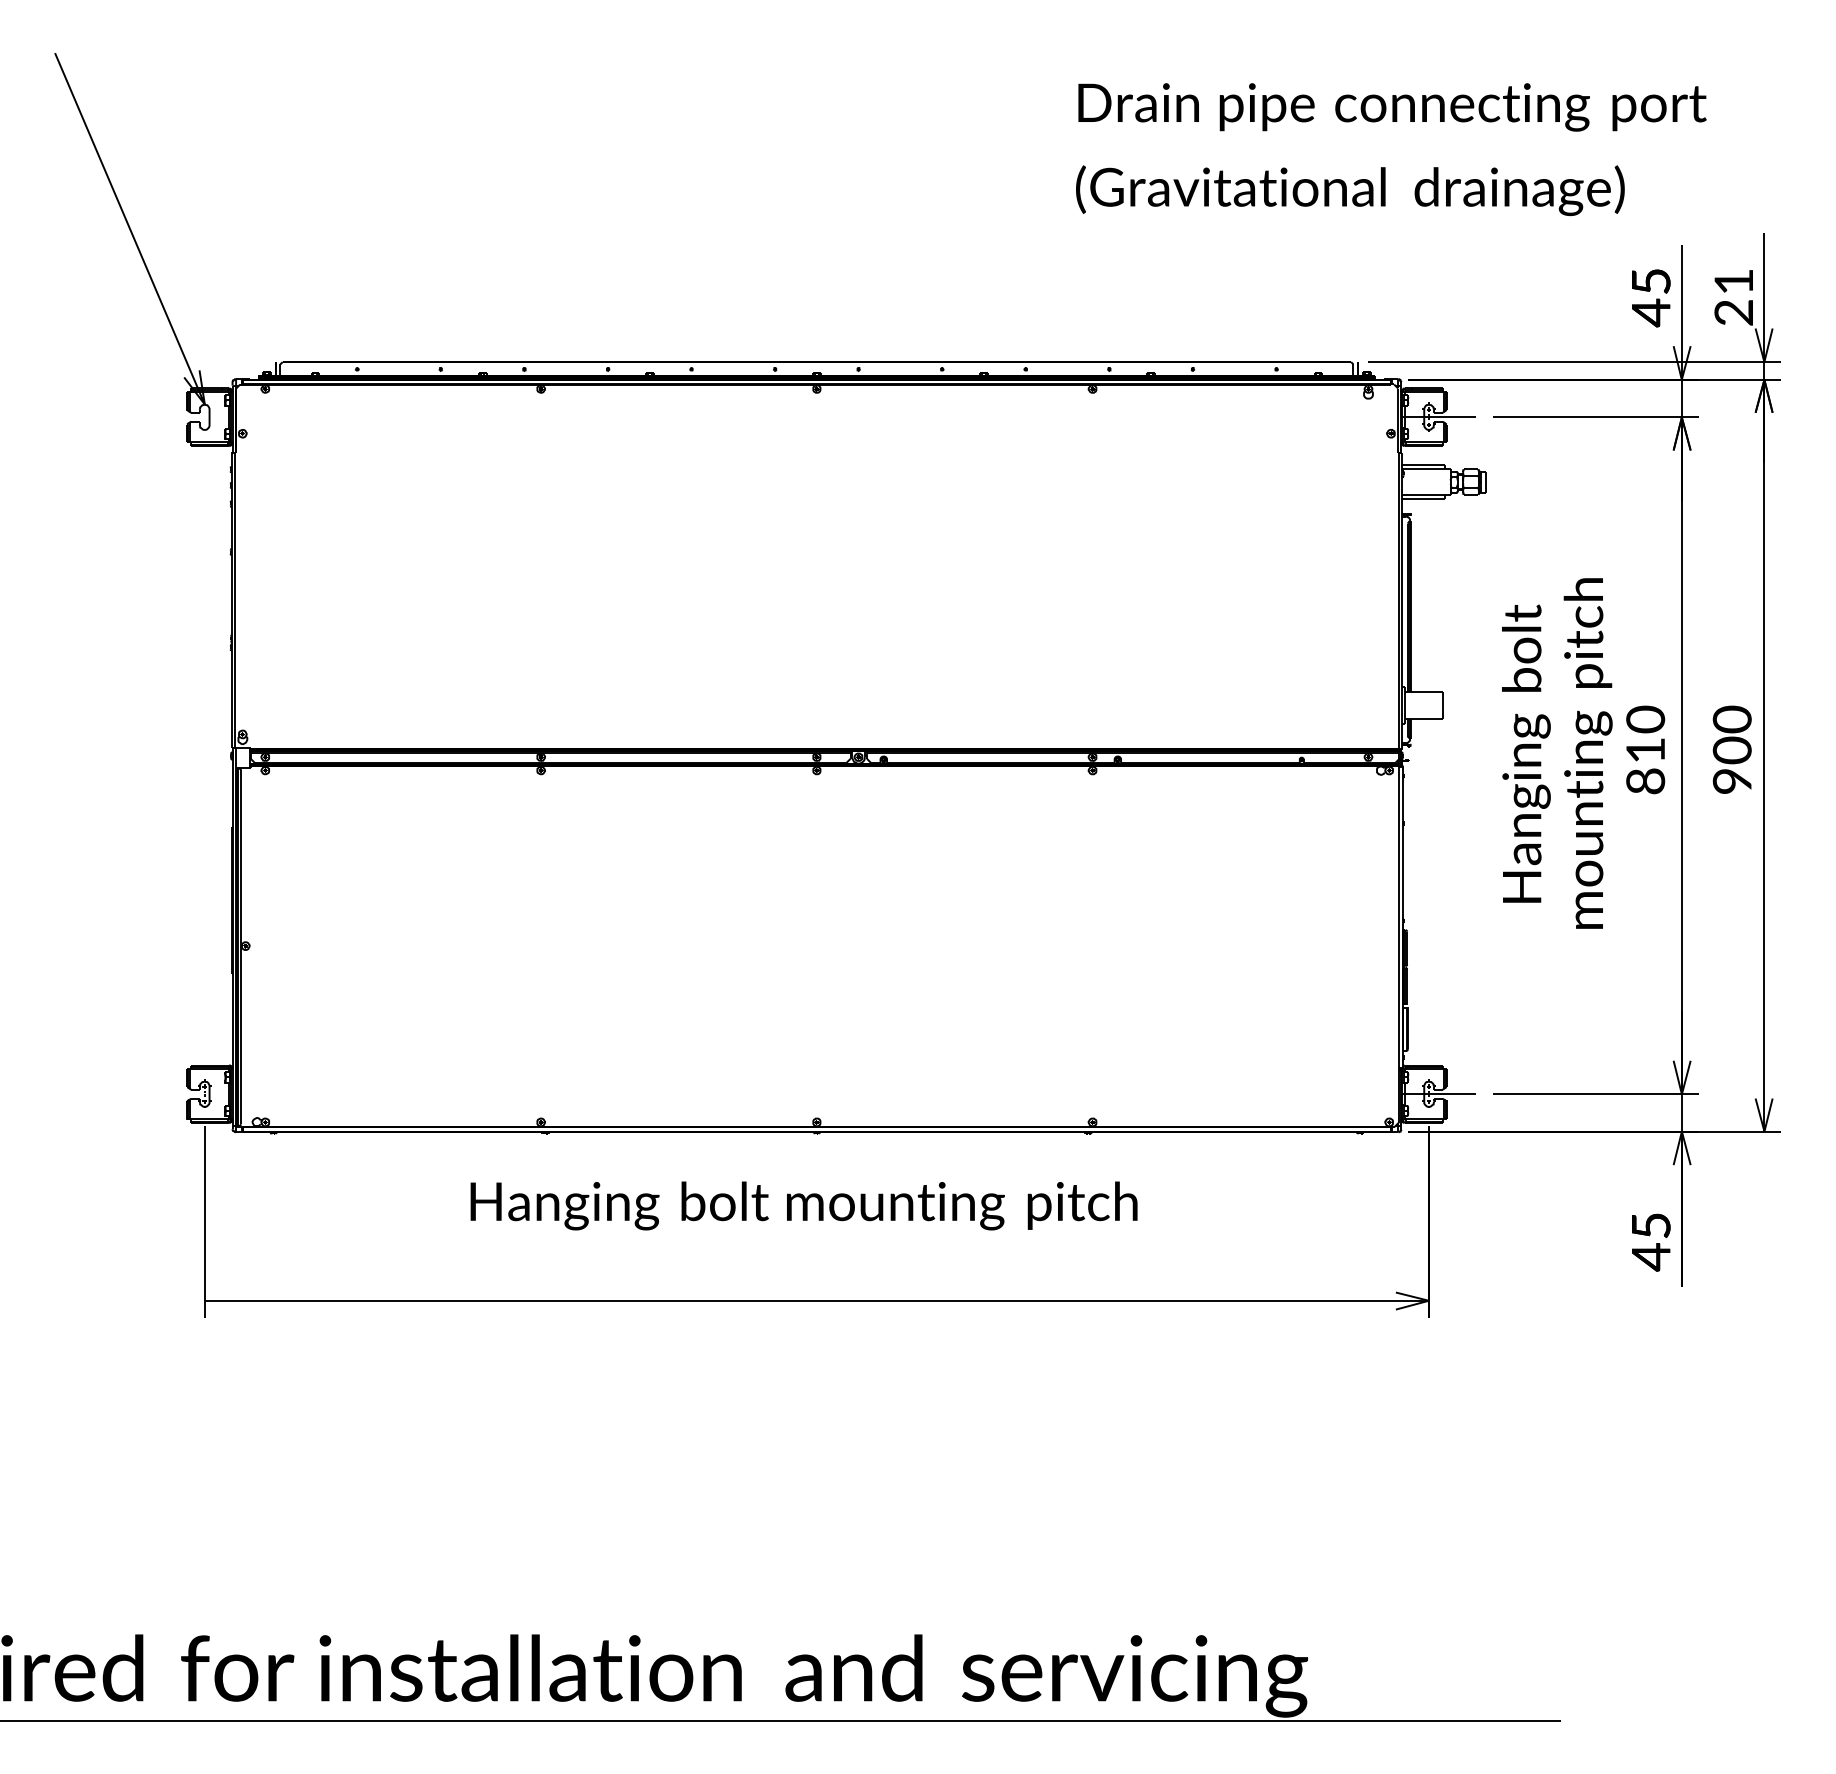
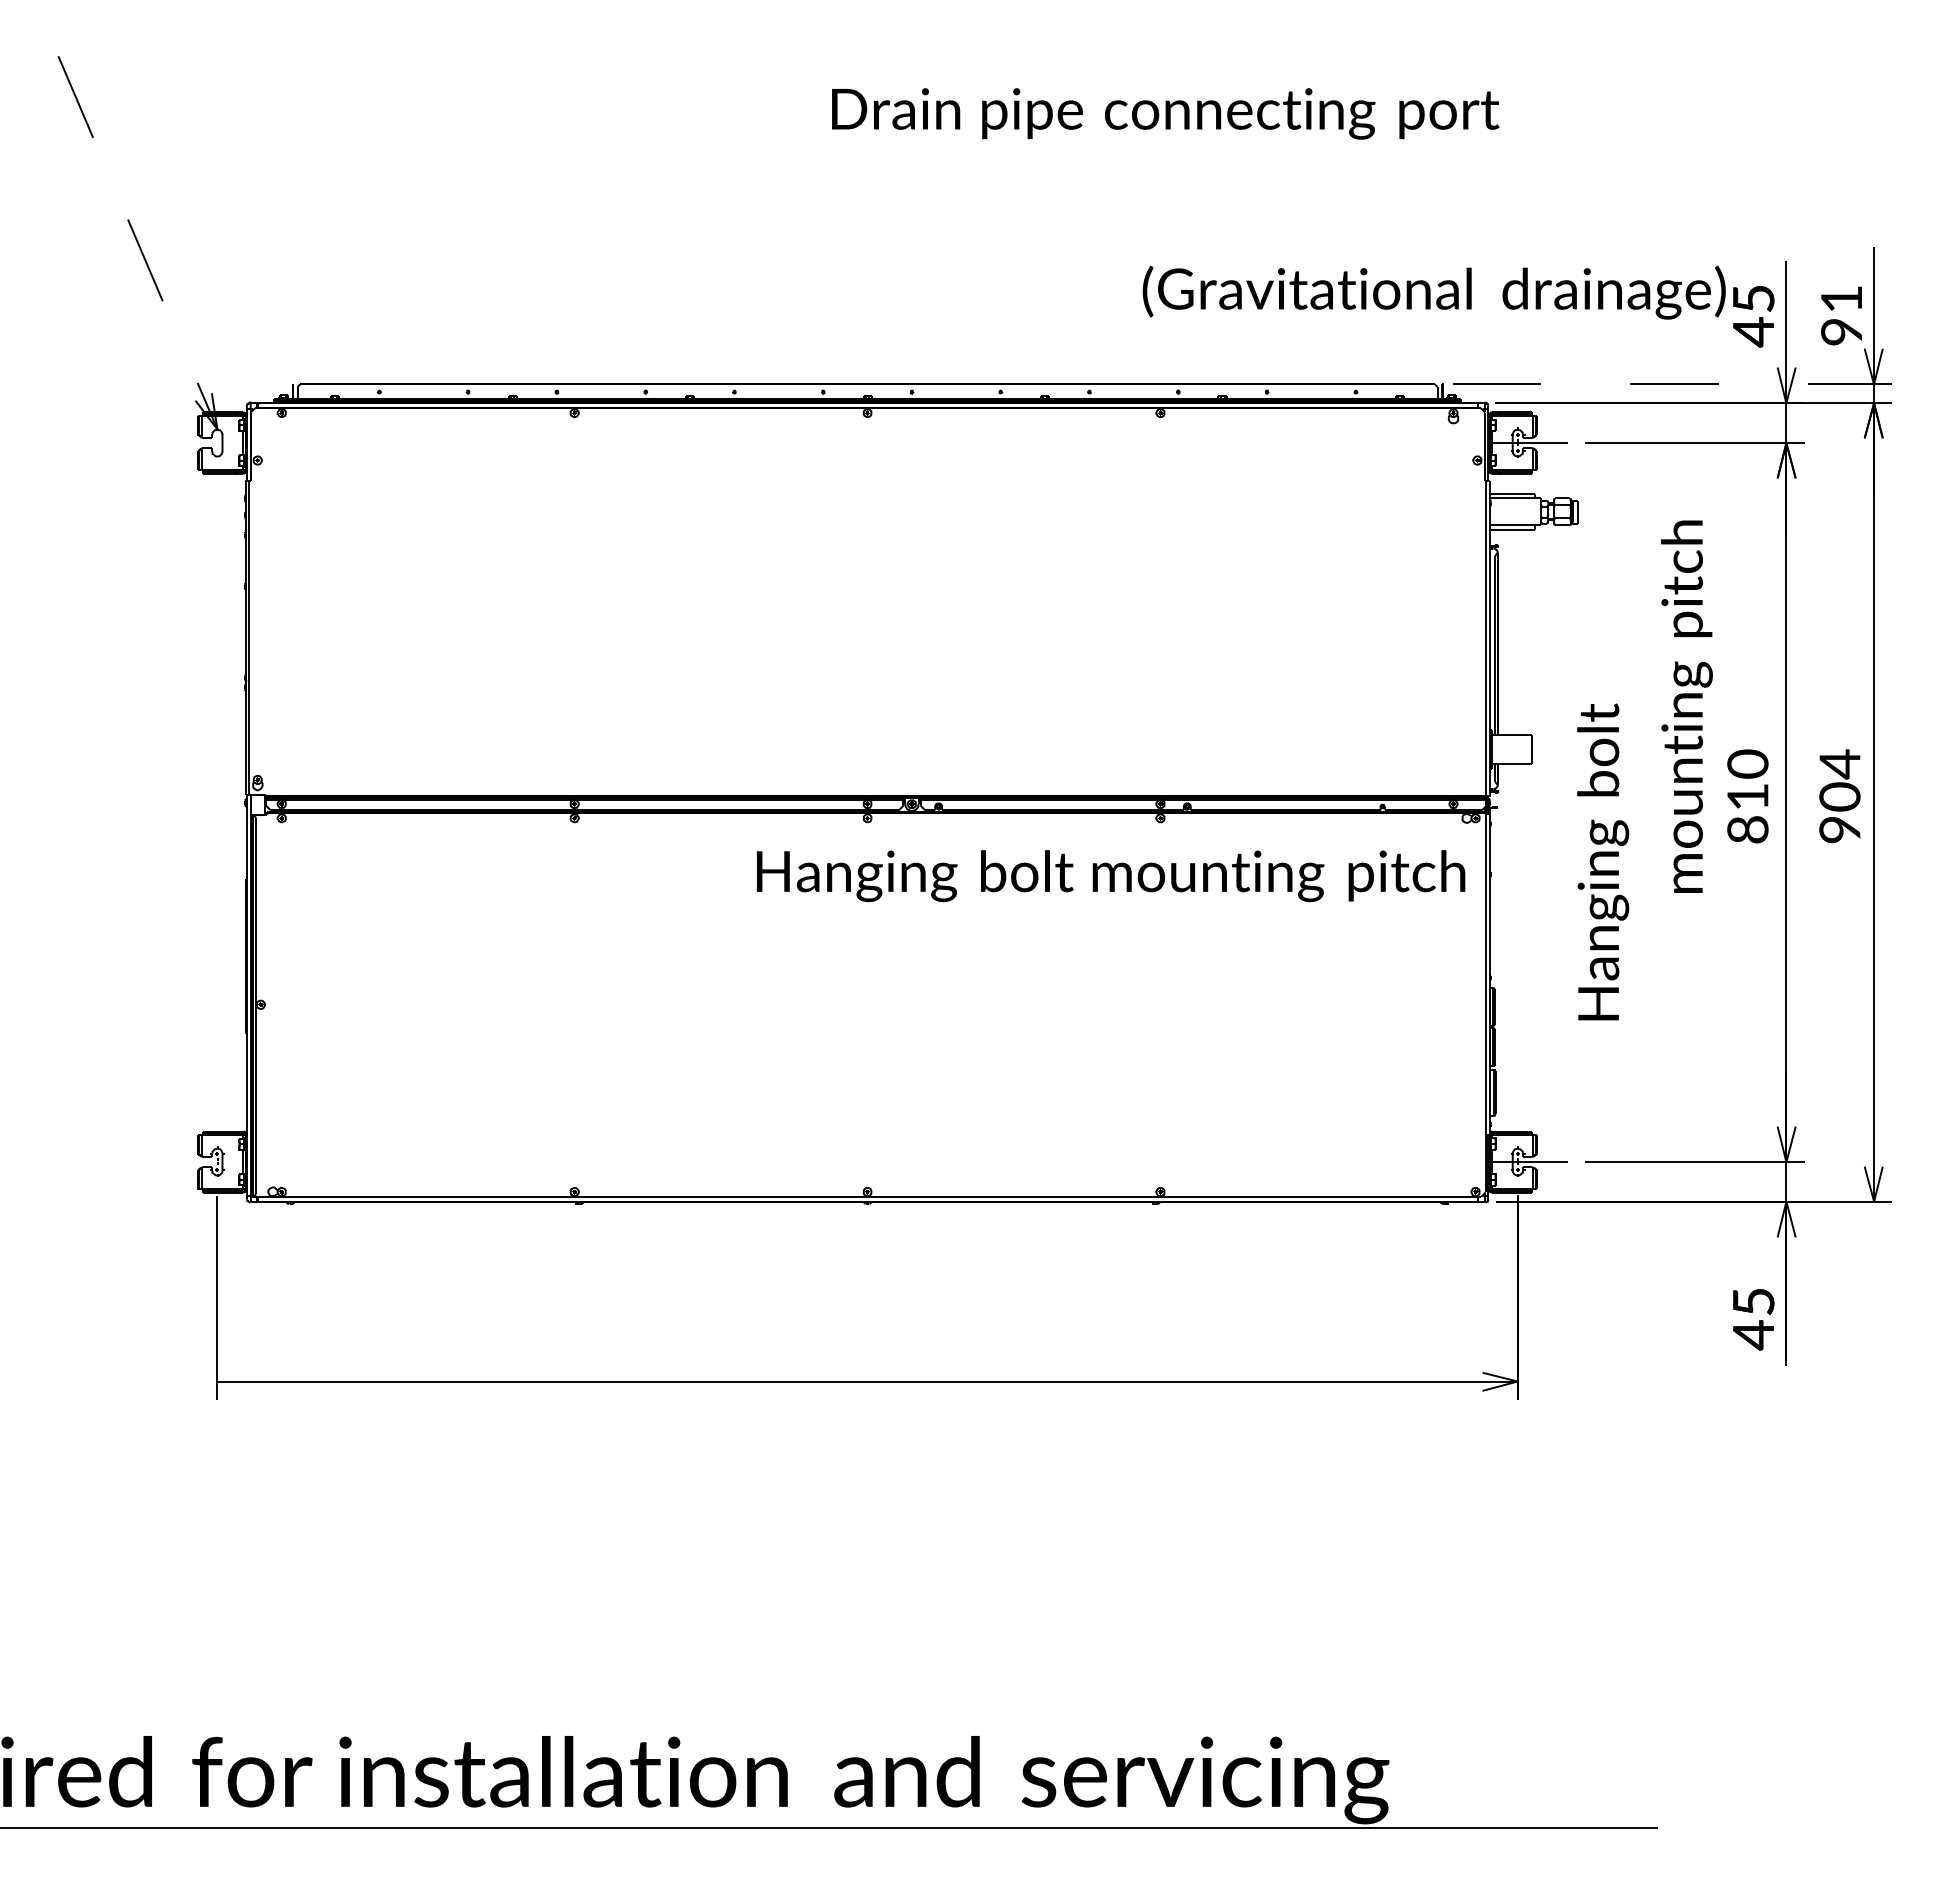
text: (1392, 107) -> (1165, 114), moved
text: (1350, 190) -> (1434, 292), moved
line: (137, 245) -> (145, 260), solid -> dashed
text: (1733, 312) -> (1841, 331), 21 -> 91
line: (1574, 362) -> (1672, 384), solid -> dashed
text: (1731, 719) -> (1839, 764), 900 -> 904
text: (1526, 753) -> (1603, 861), moved
text: (1587, 753) -> (1686, 706), moved
text: (803, 1205) -> (1110, 875), moved

